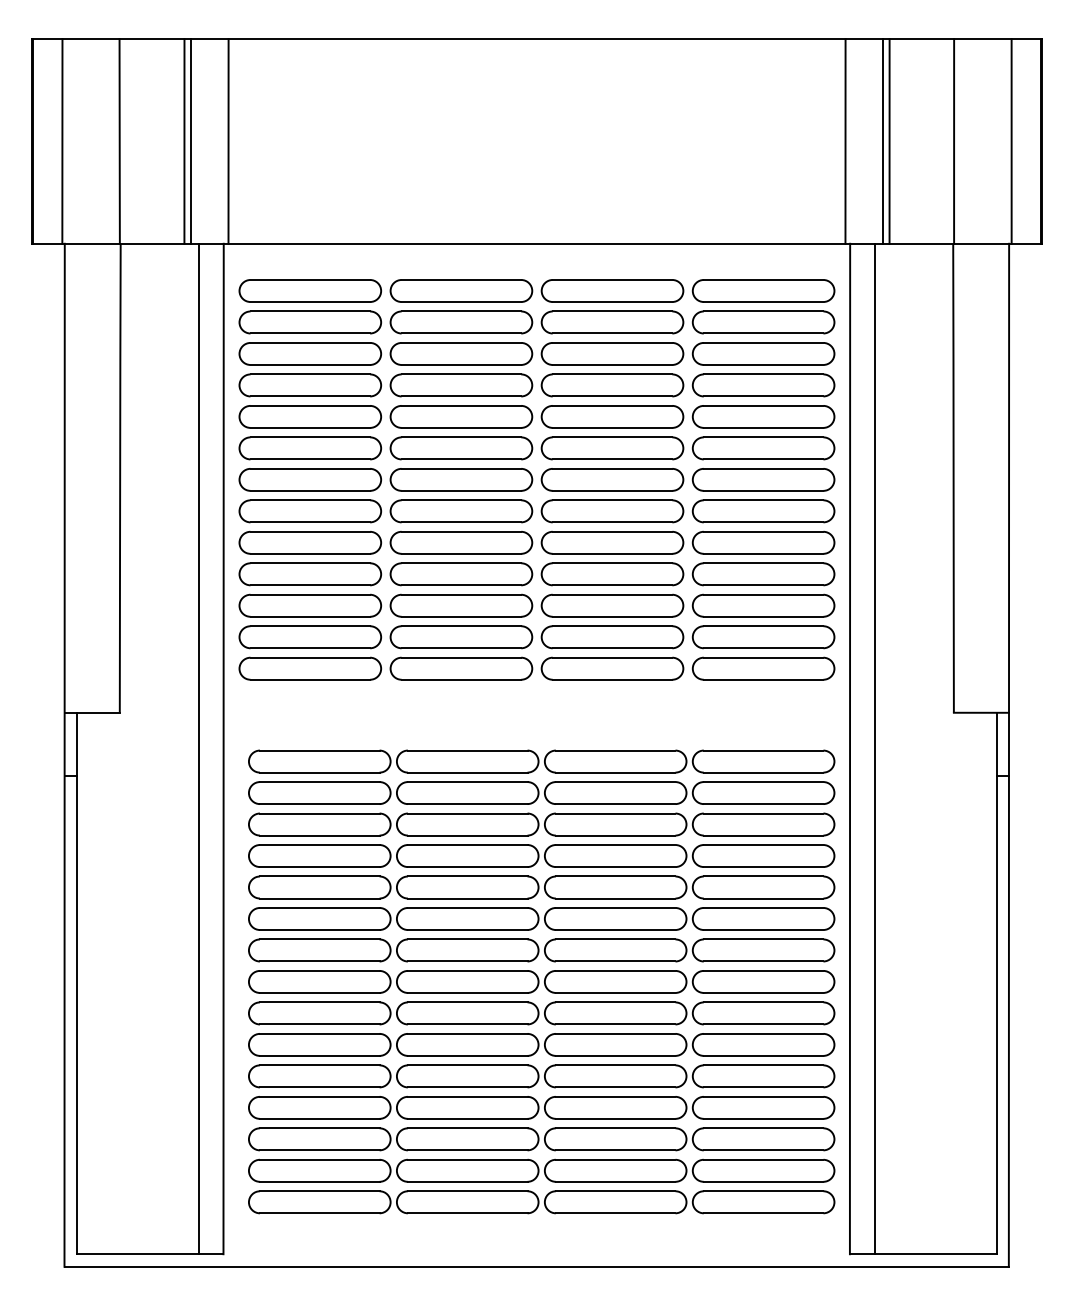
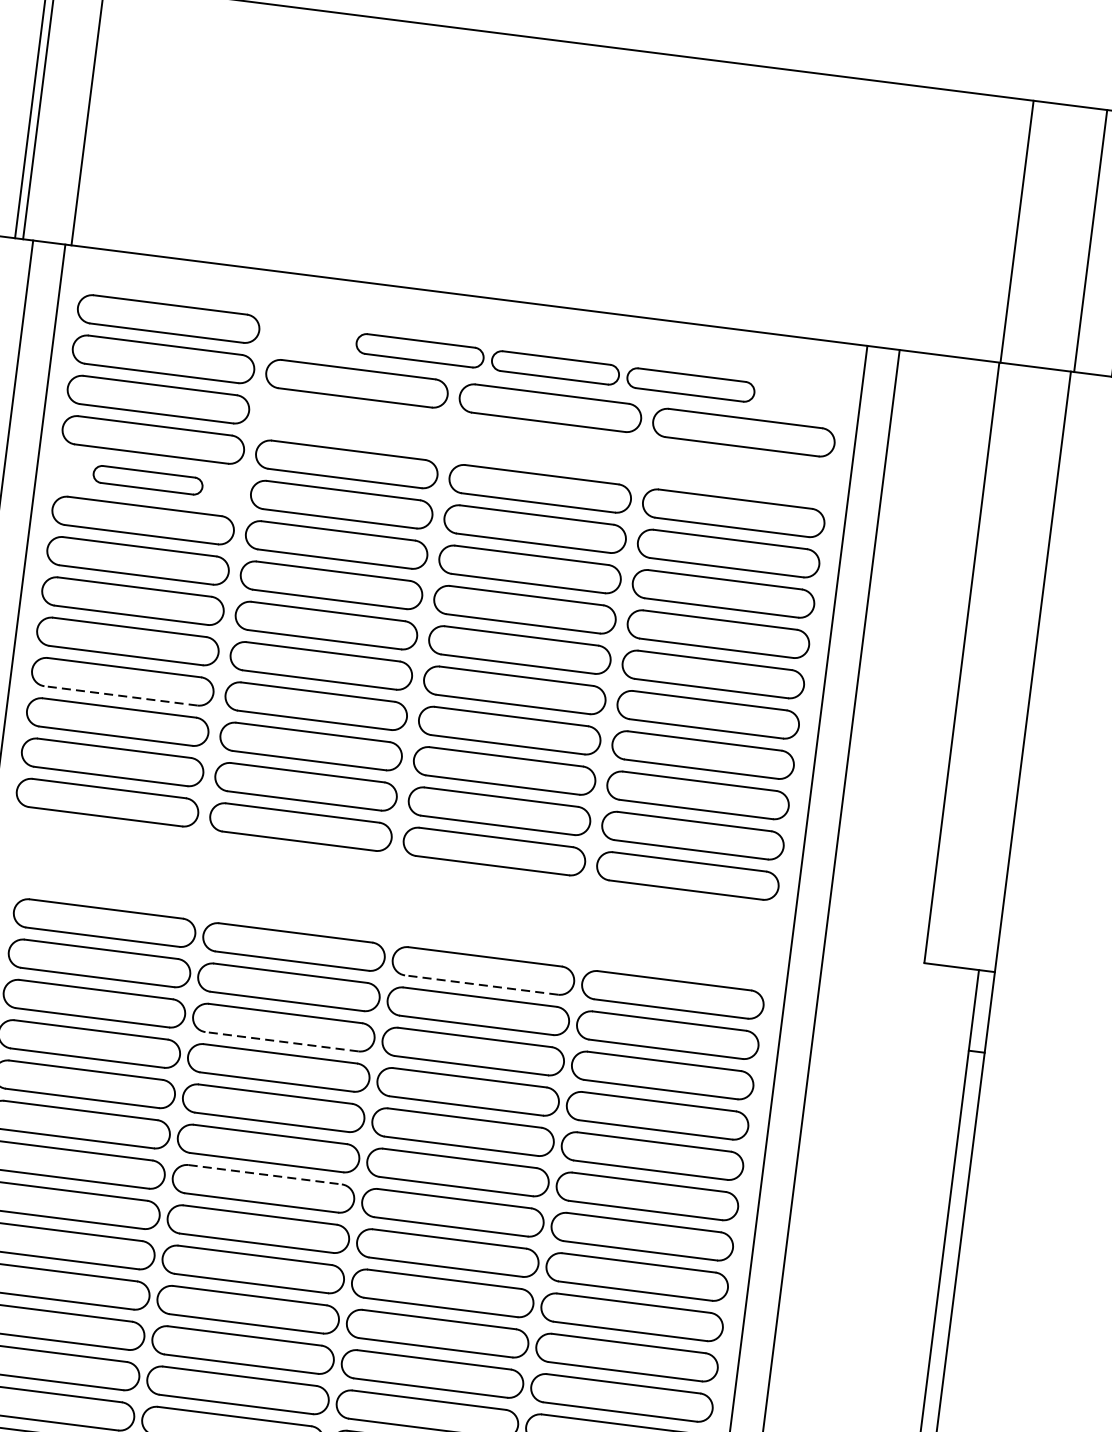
line: (845, 141) -> (877, 214), removed
line: (883, 141) -> (926, 220), removed
line: (889, 141) -> (934, 221), removed
part: (612, 290) -> (555, 367), size x0.7
part: (612, 353) -> (545, 447), removed
part: (309, 416) -> (147, 479), size x0.6
line: (310, 585) -> (121, 696), solid -> dashed
line: (615, 772) -> (481, 984), solid -> dashed
line: (467, 835) -> (281, 1041), solid -> dashed
line: (467, 939) -> (264, 1174), solid -> dashed

